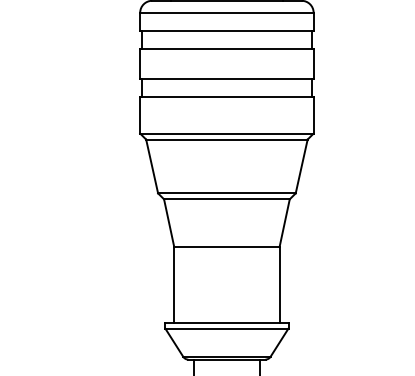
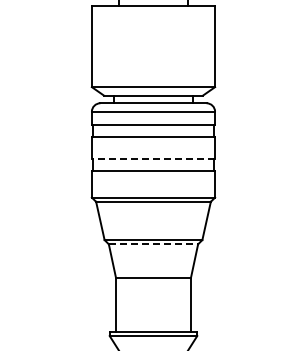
line: (226, 78) -> (153, 158), solid -> dashed
line: (226, 199) -> (153, 244), solid -> dashed

